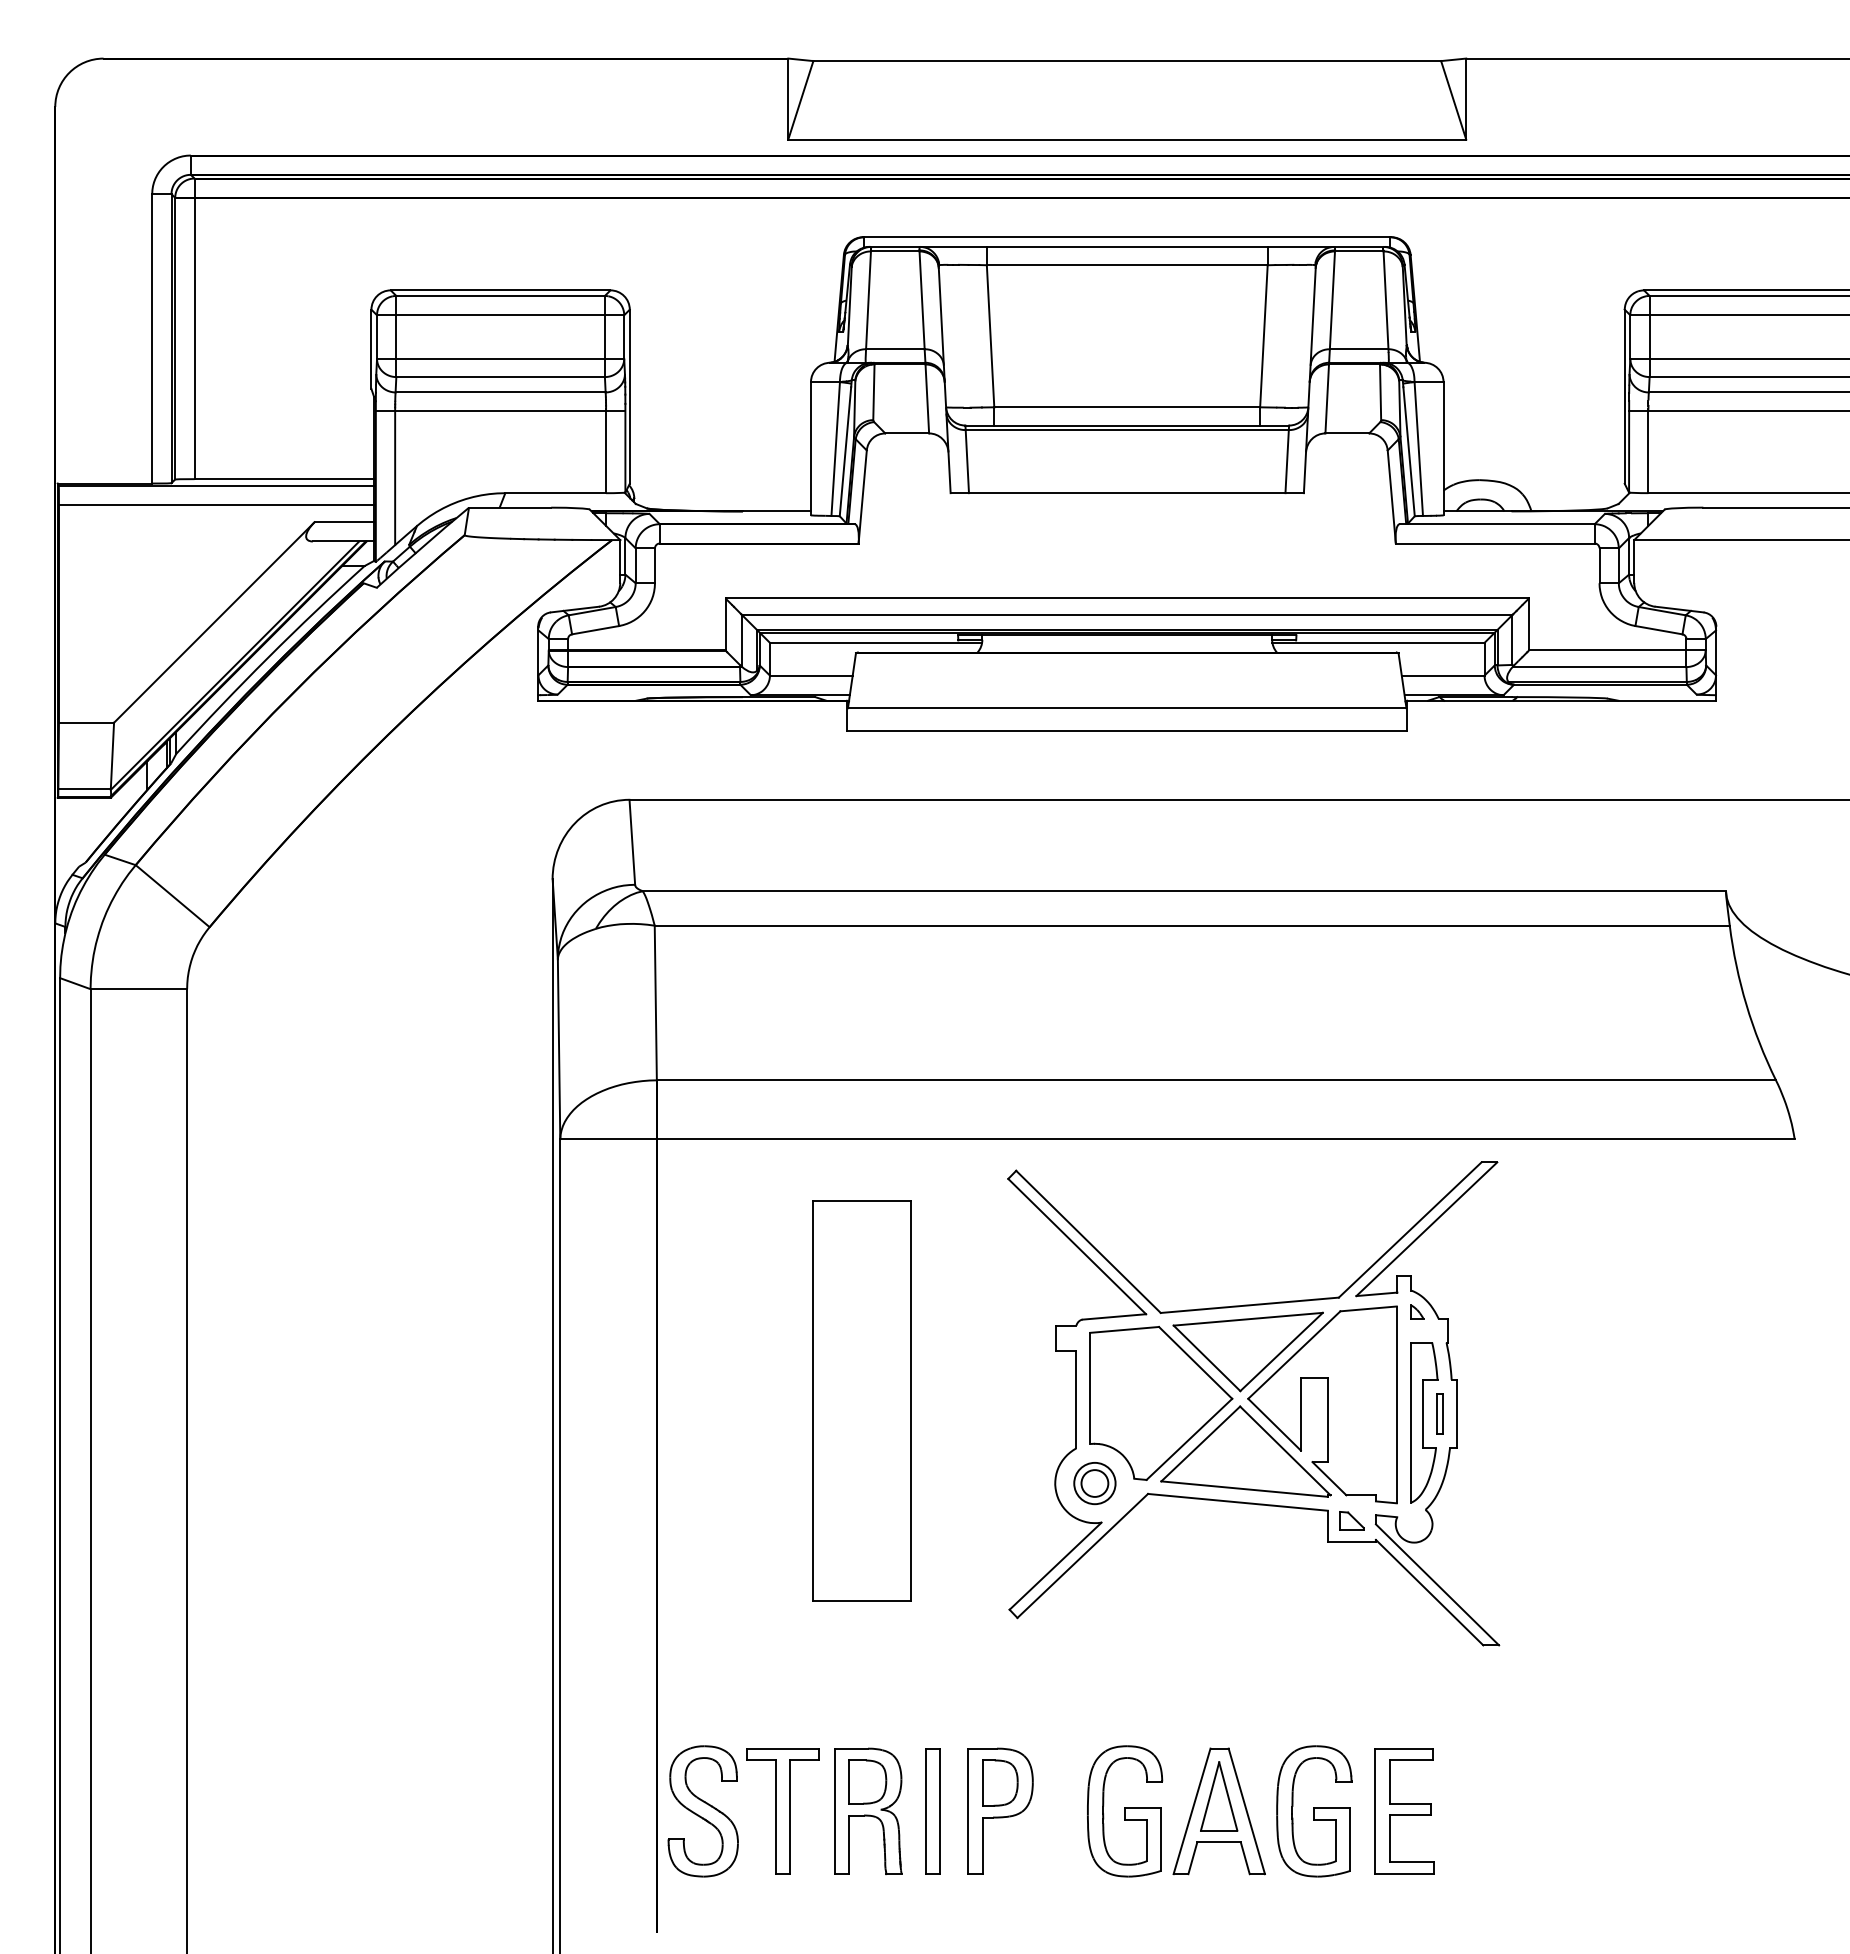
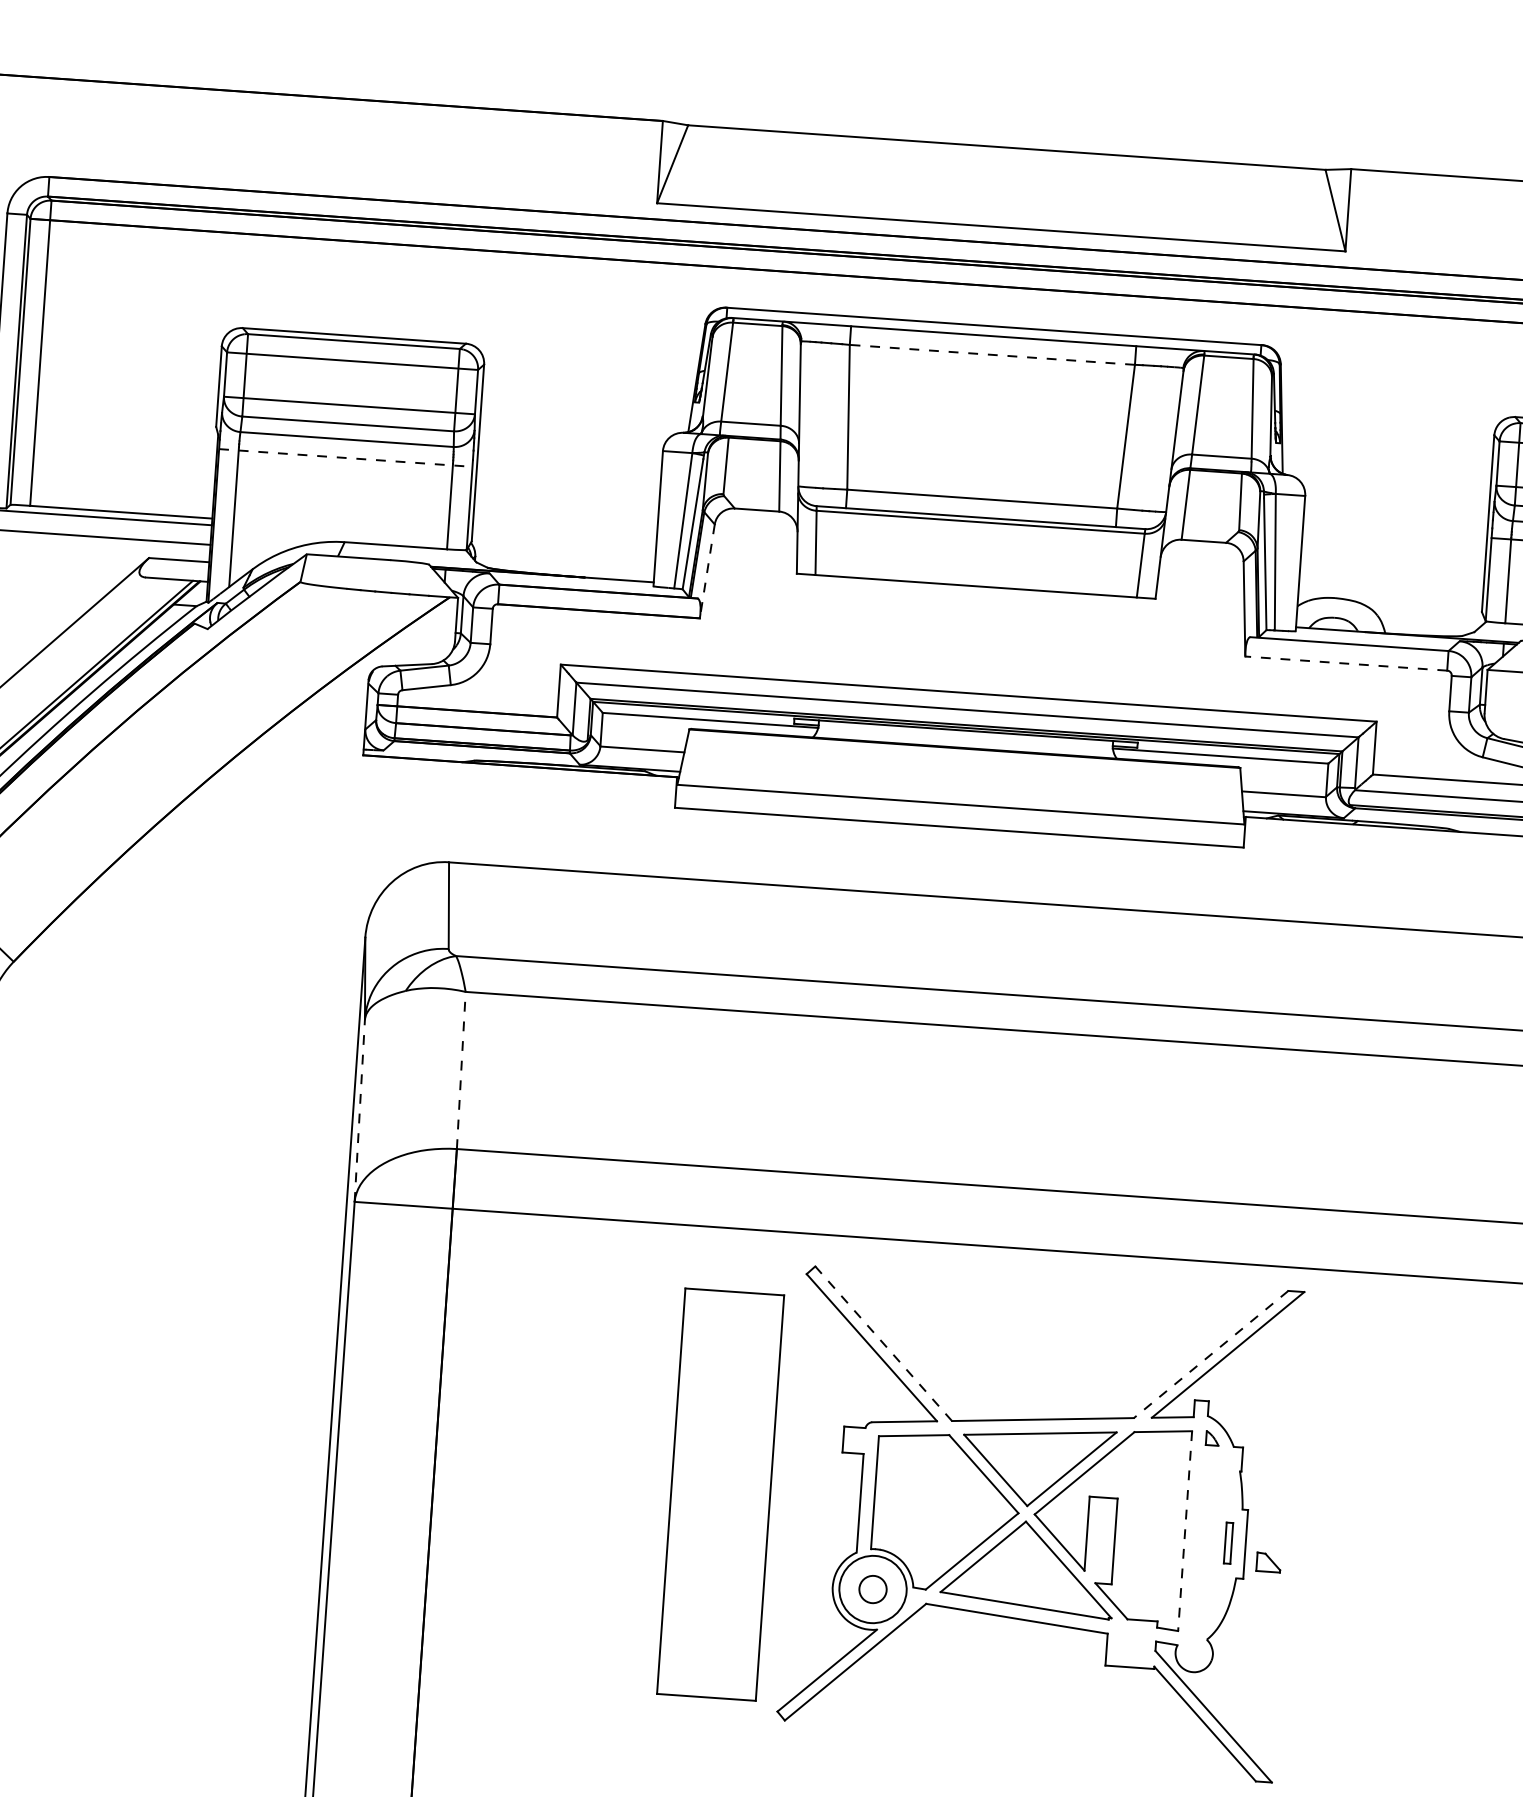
line: (1126, 265) -> (991, 355), solid -> dashed
line: (500, 410) -> (345, 457), solid -> dashed
line: (862, 497) -> (707, 571), solid -> dashed
line: (1494, 543) -> (1345, 663), solid -> dashed
line: (655, 1002) -> (461, 1069), solid -> dashed
line: (559, 1049) -> (360, 1110), solid -> dashed
line: (1409, 1230) -> (1210, 1354), solid -> dashed
line: (1088, 1241) -> (883, 1343), solid -> dashed
part: (861, 1400) -> (720, 1494), moved
line: (1396, 1405) -> (1184, 1531), solid -> dashed
part: (1424, 1422) -> (1211, 1550), removed
circle: (1094, 1483) -> (872, 1589), size x1.6
part: (1351, 1520) -> (1268, 1562), moved

